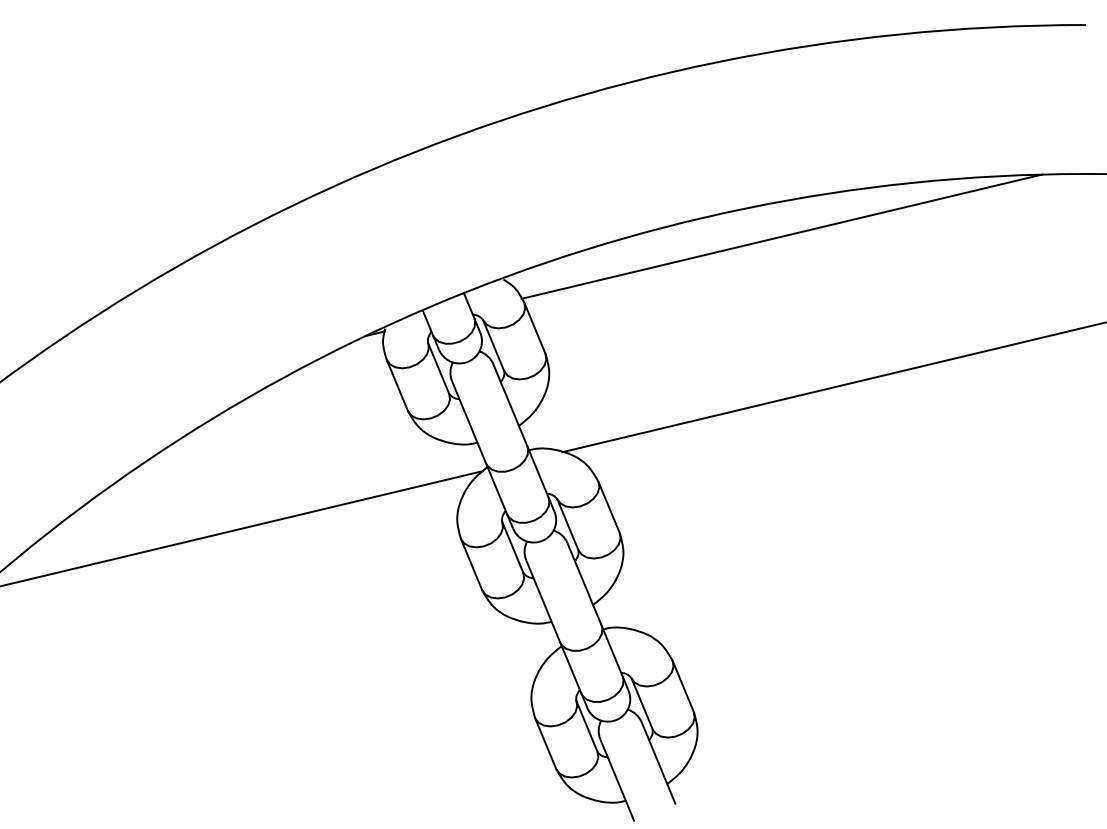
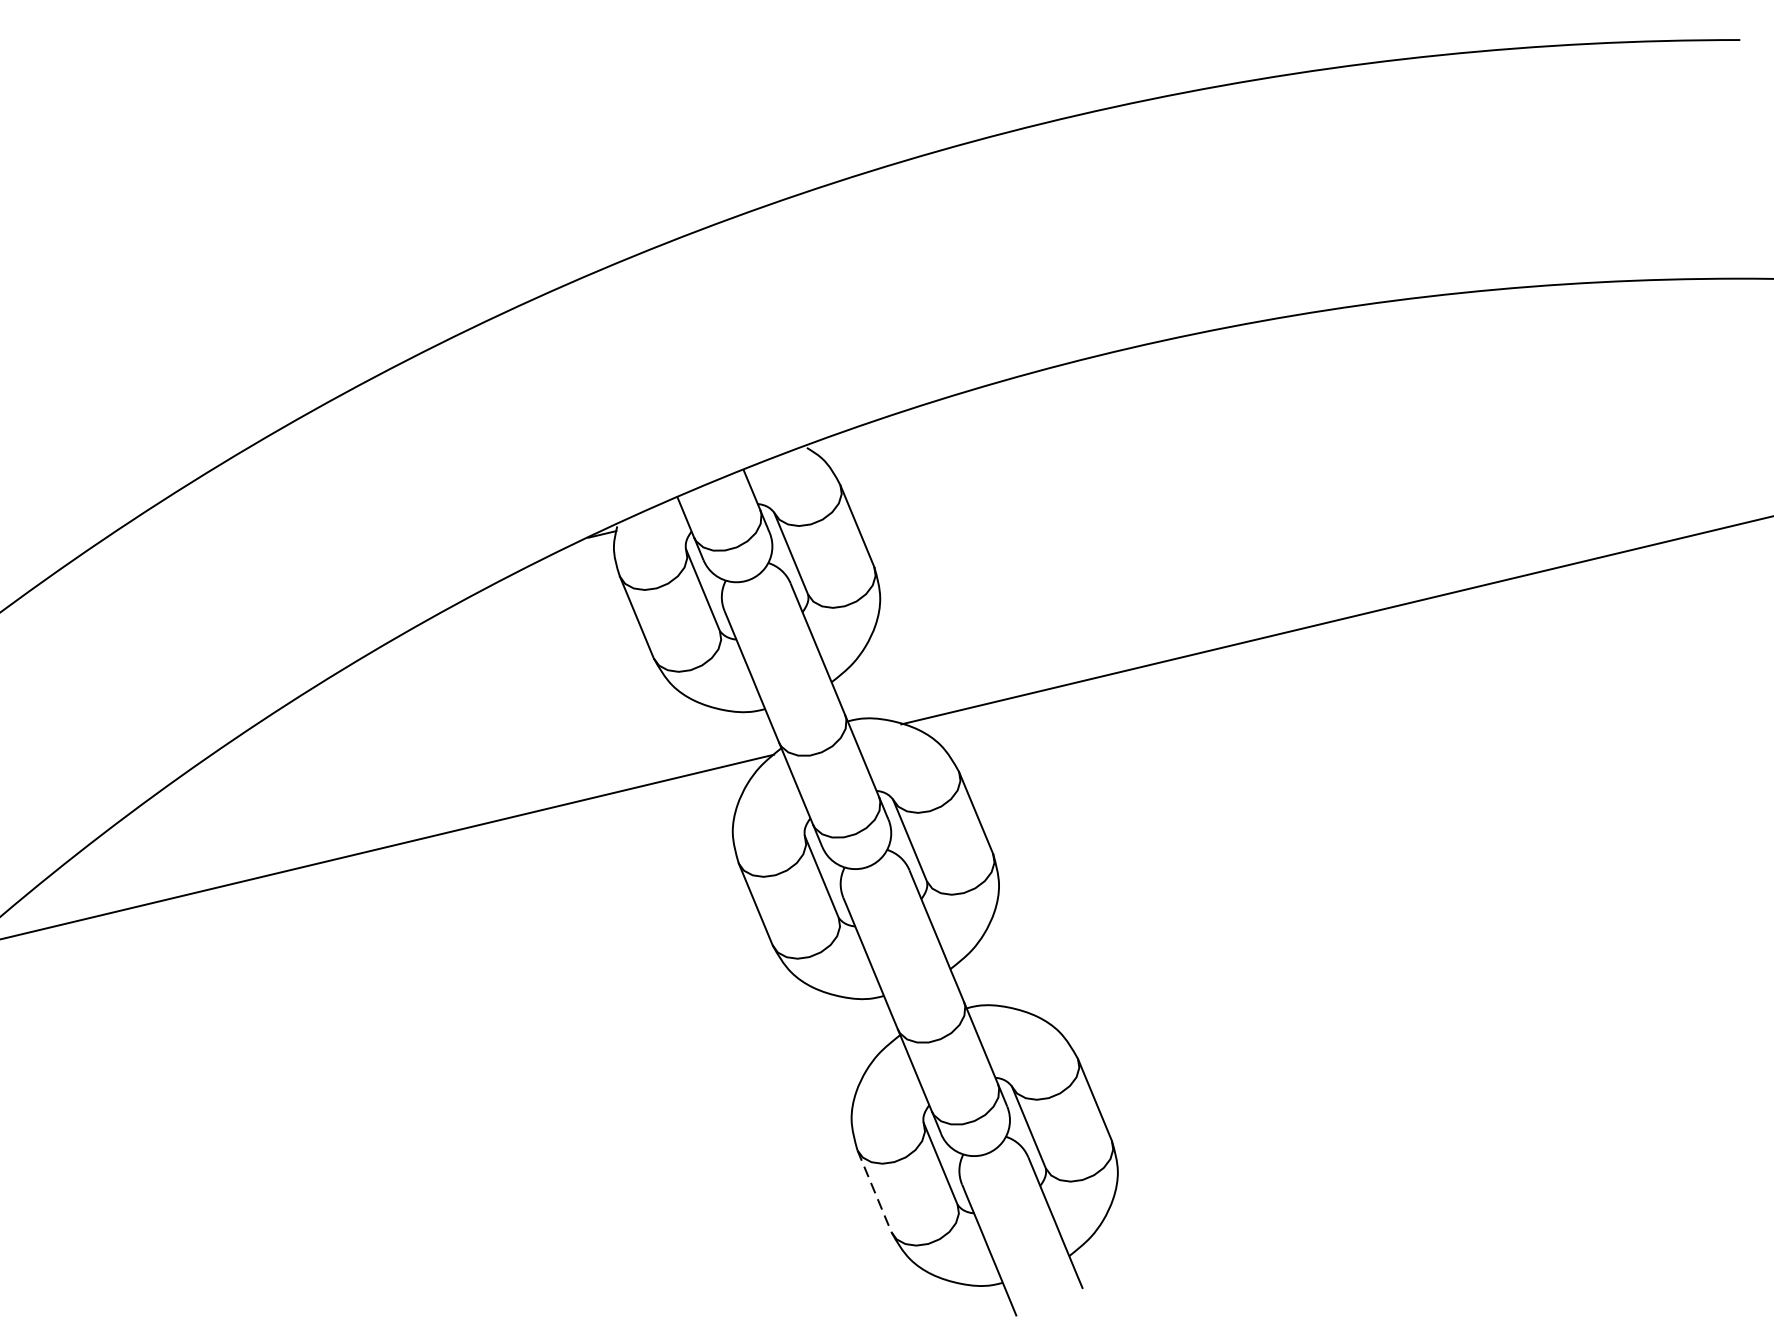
line: (781, 236) -> (1252, 378), removed
line: (545, 743) -> (874, 1191), solid -> dashed

